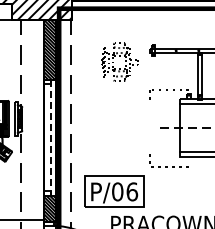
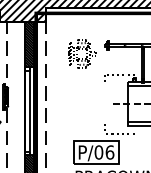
line: (50, 137) -> (29, 111), dashed -> solid
part: (114, 191) -> (96, 152), moved

